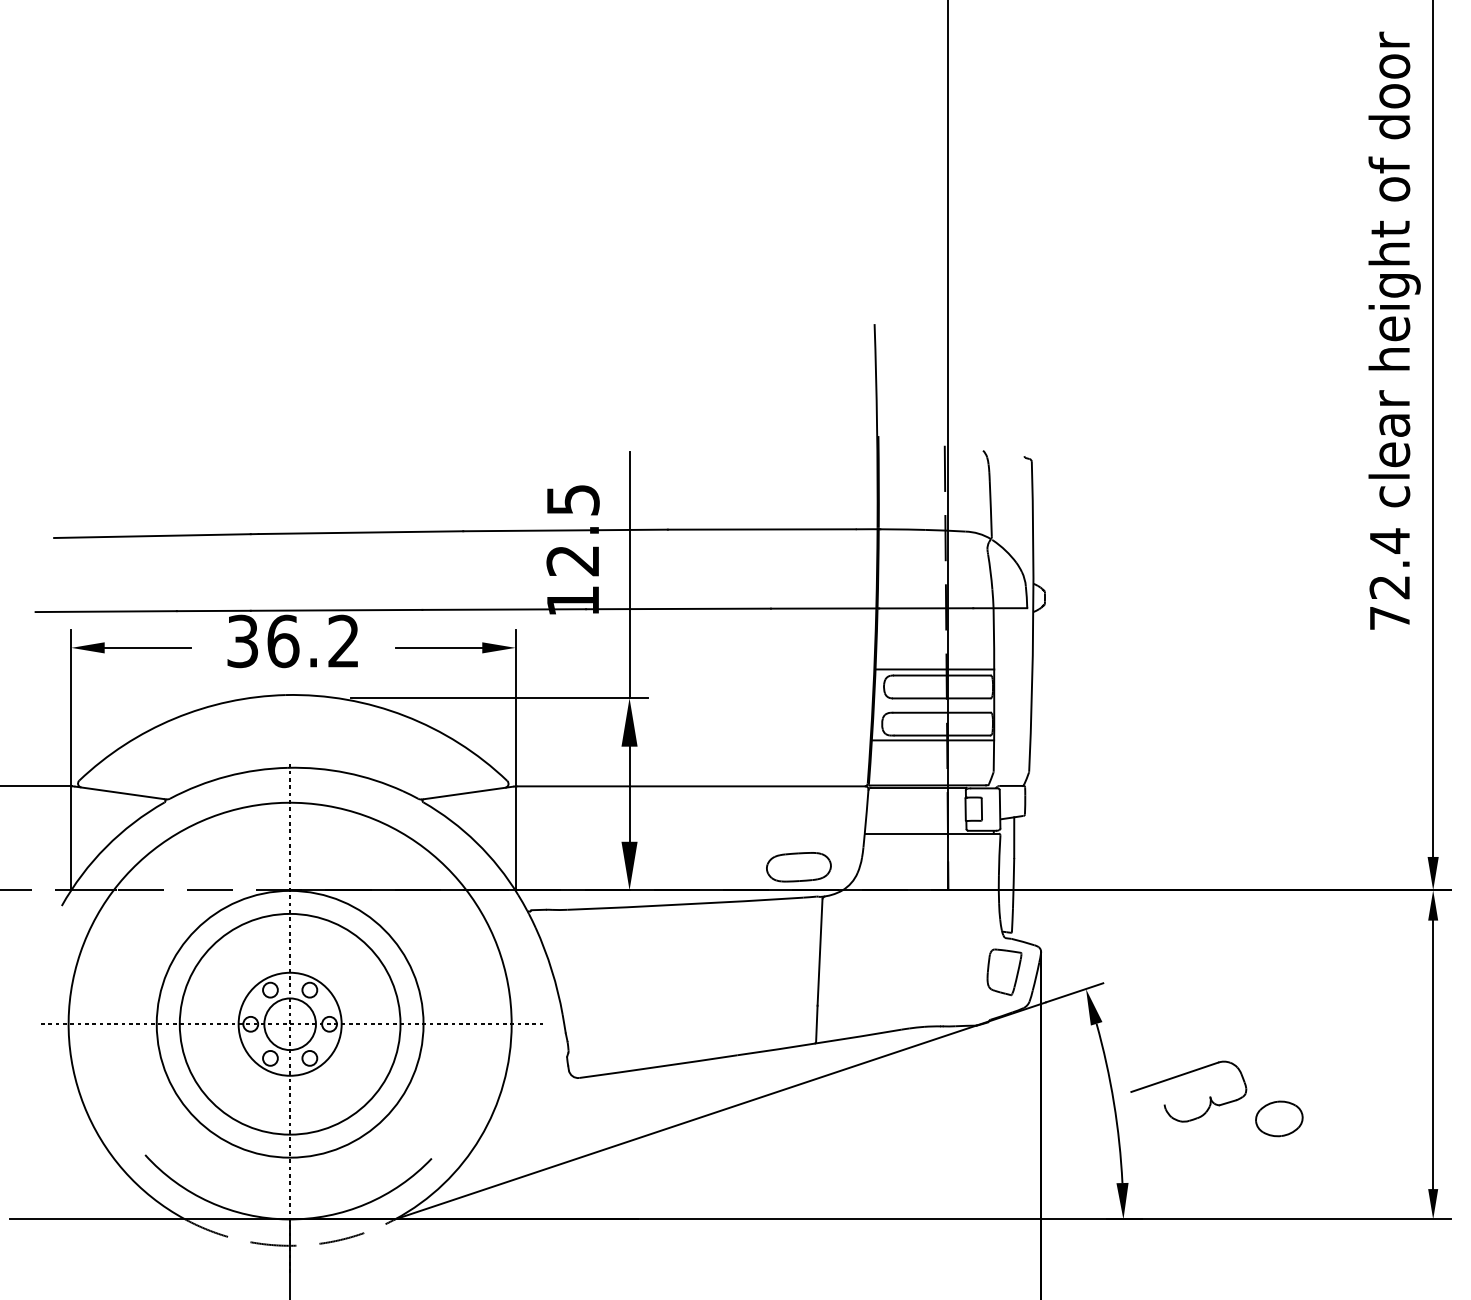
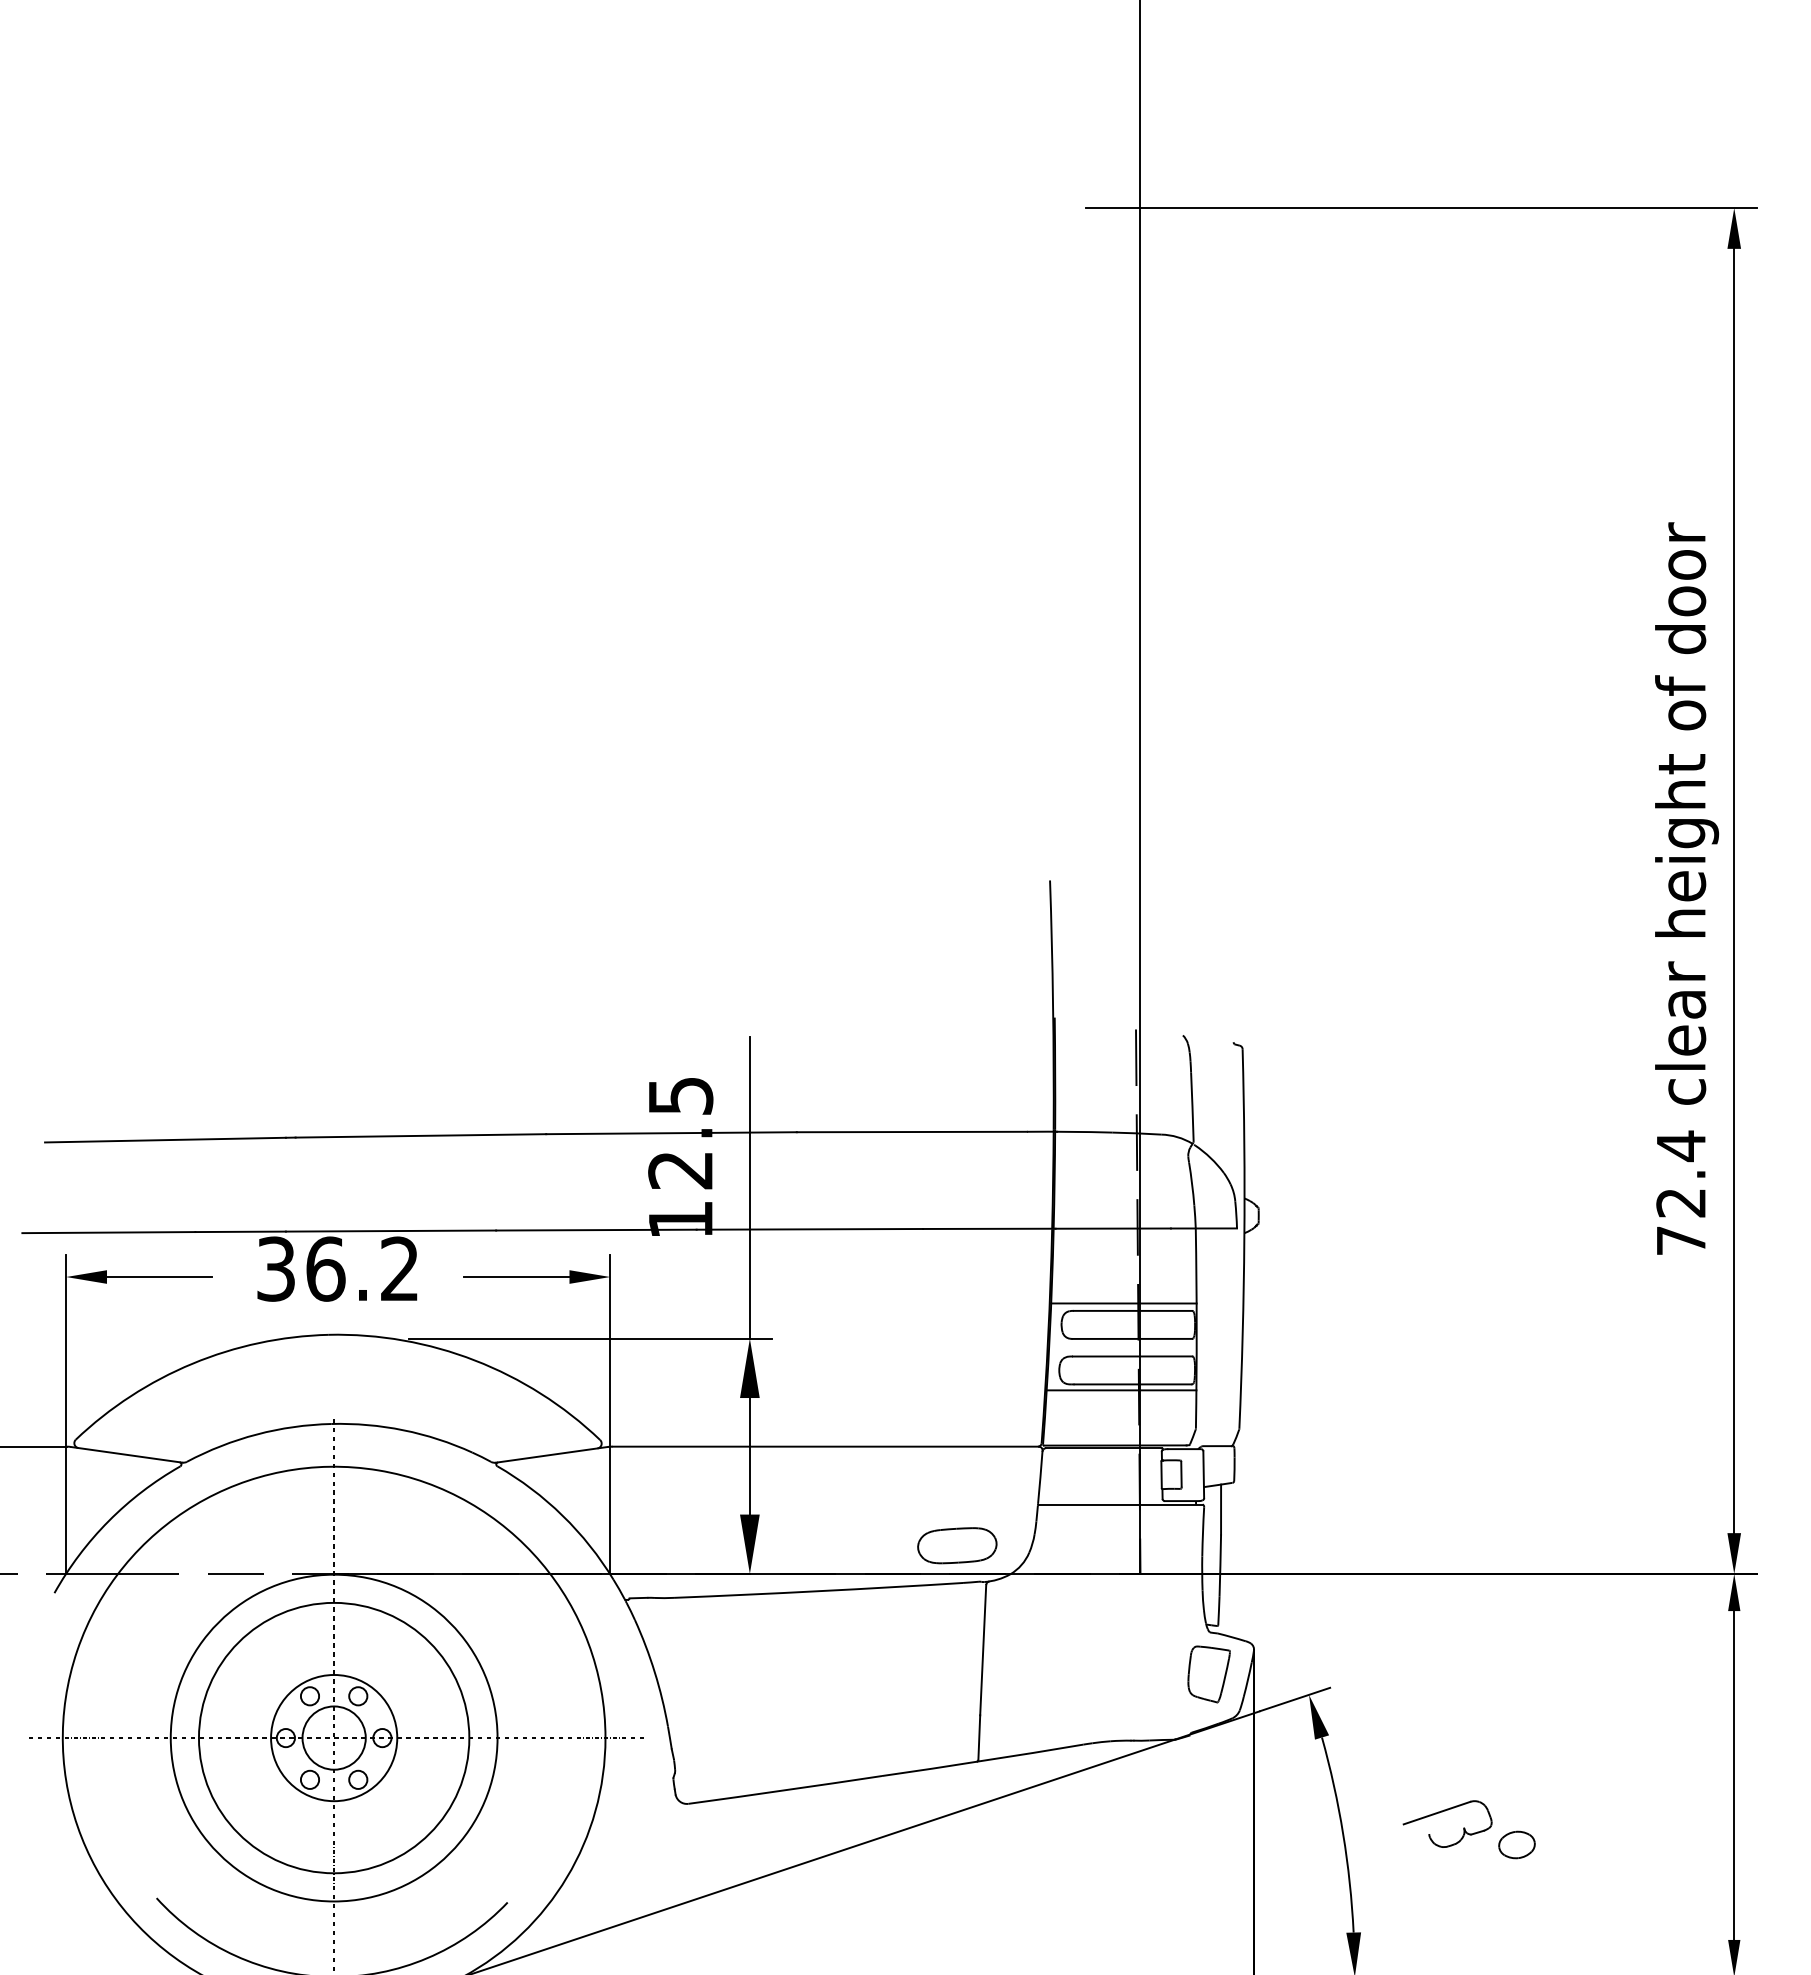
part: (1216, 1098) -> (1468, 1829), size x0.62

